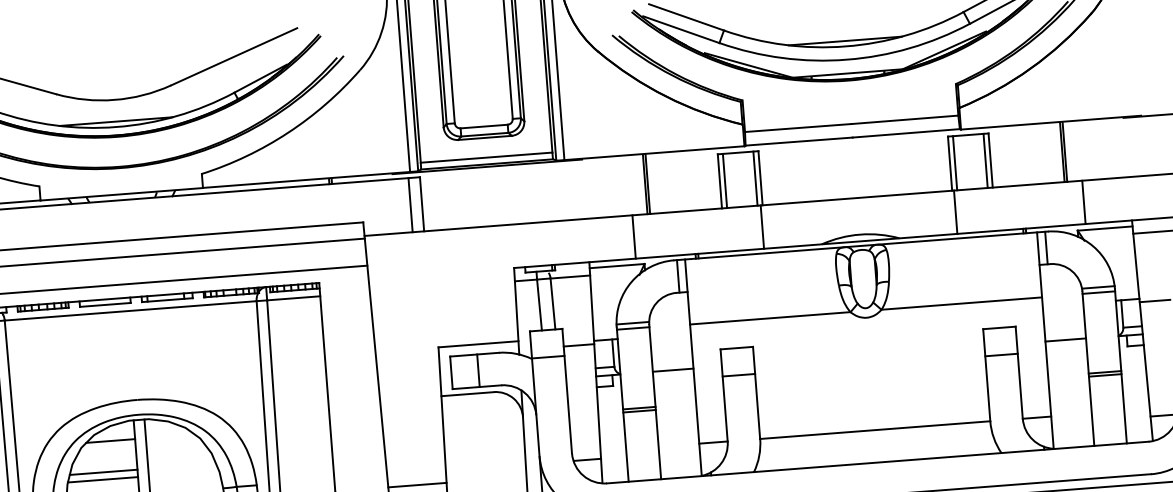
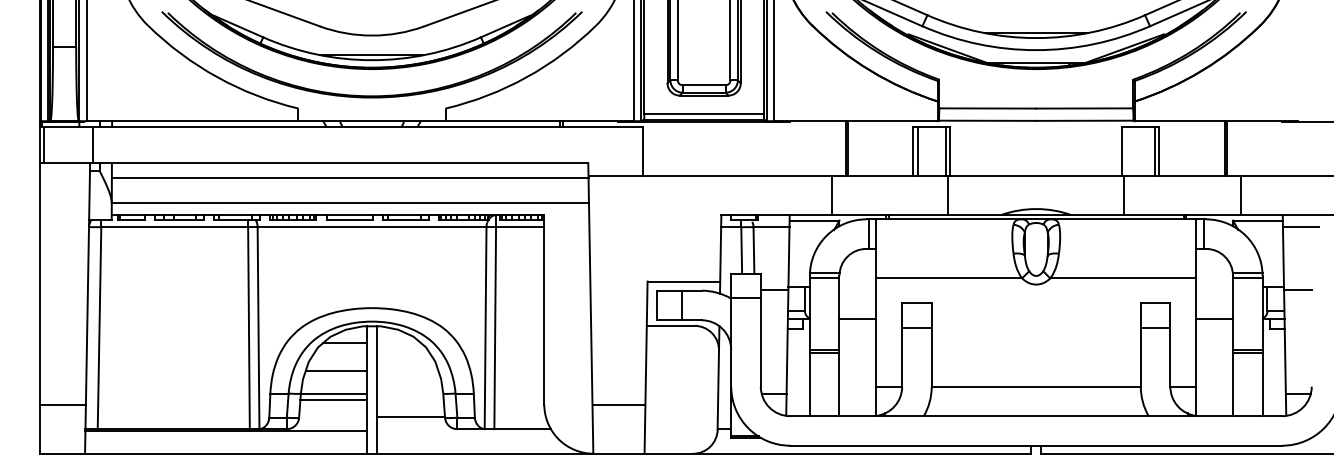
line: (954, 162) -> (1126, 150), removed
line: (410, 204) -> (632, 150), removed
line: (103, 479) -> (335, 377), removed

